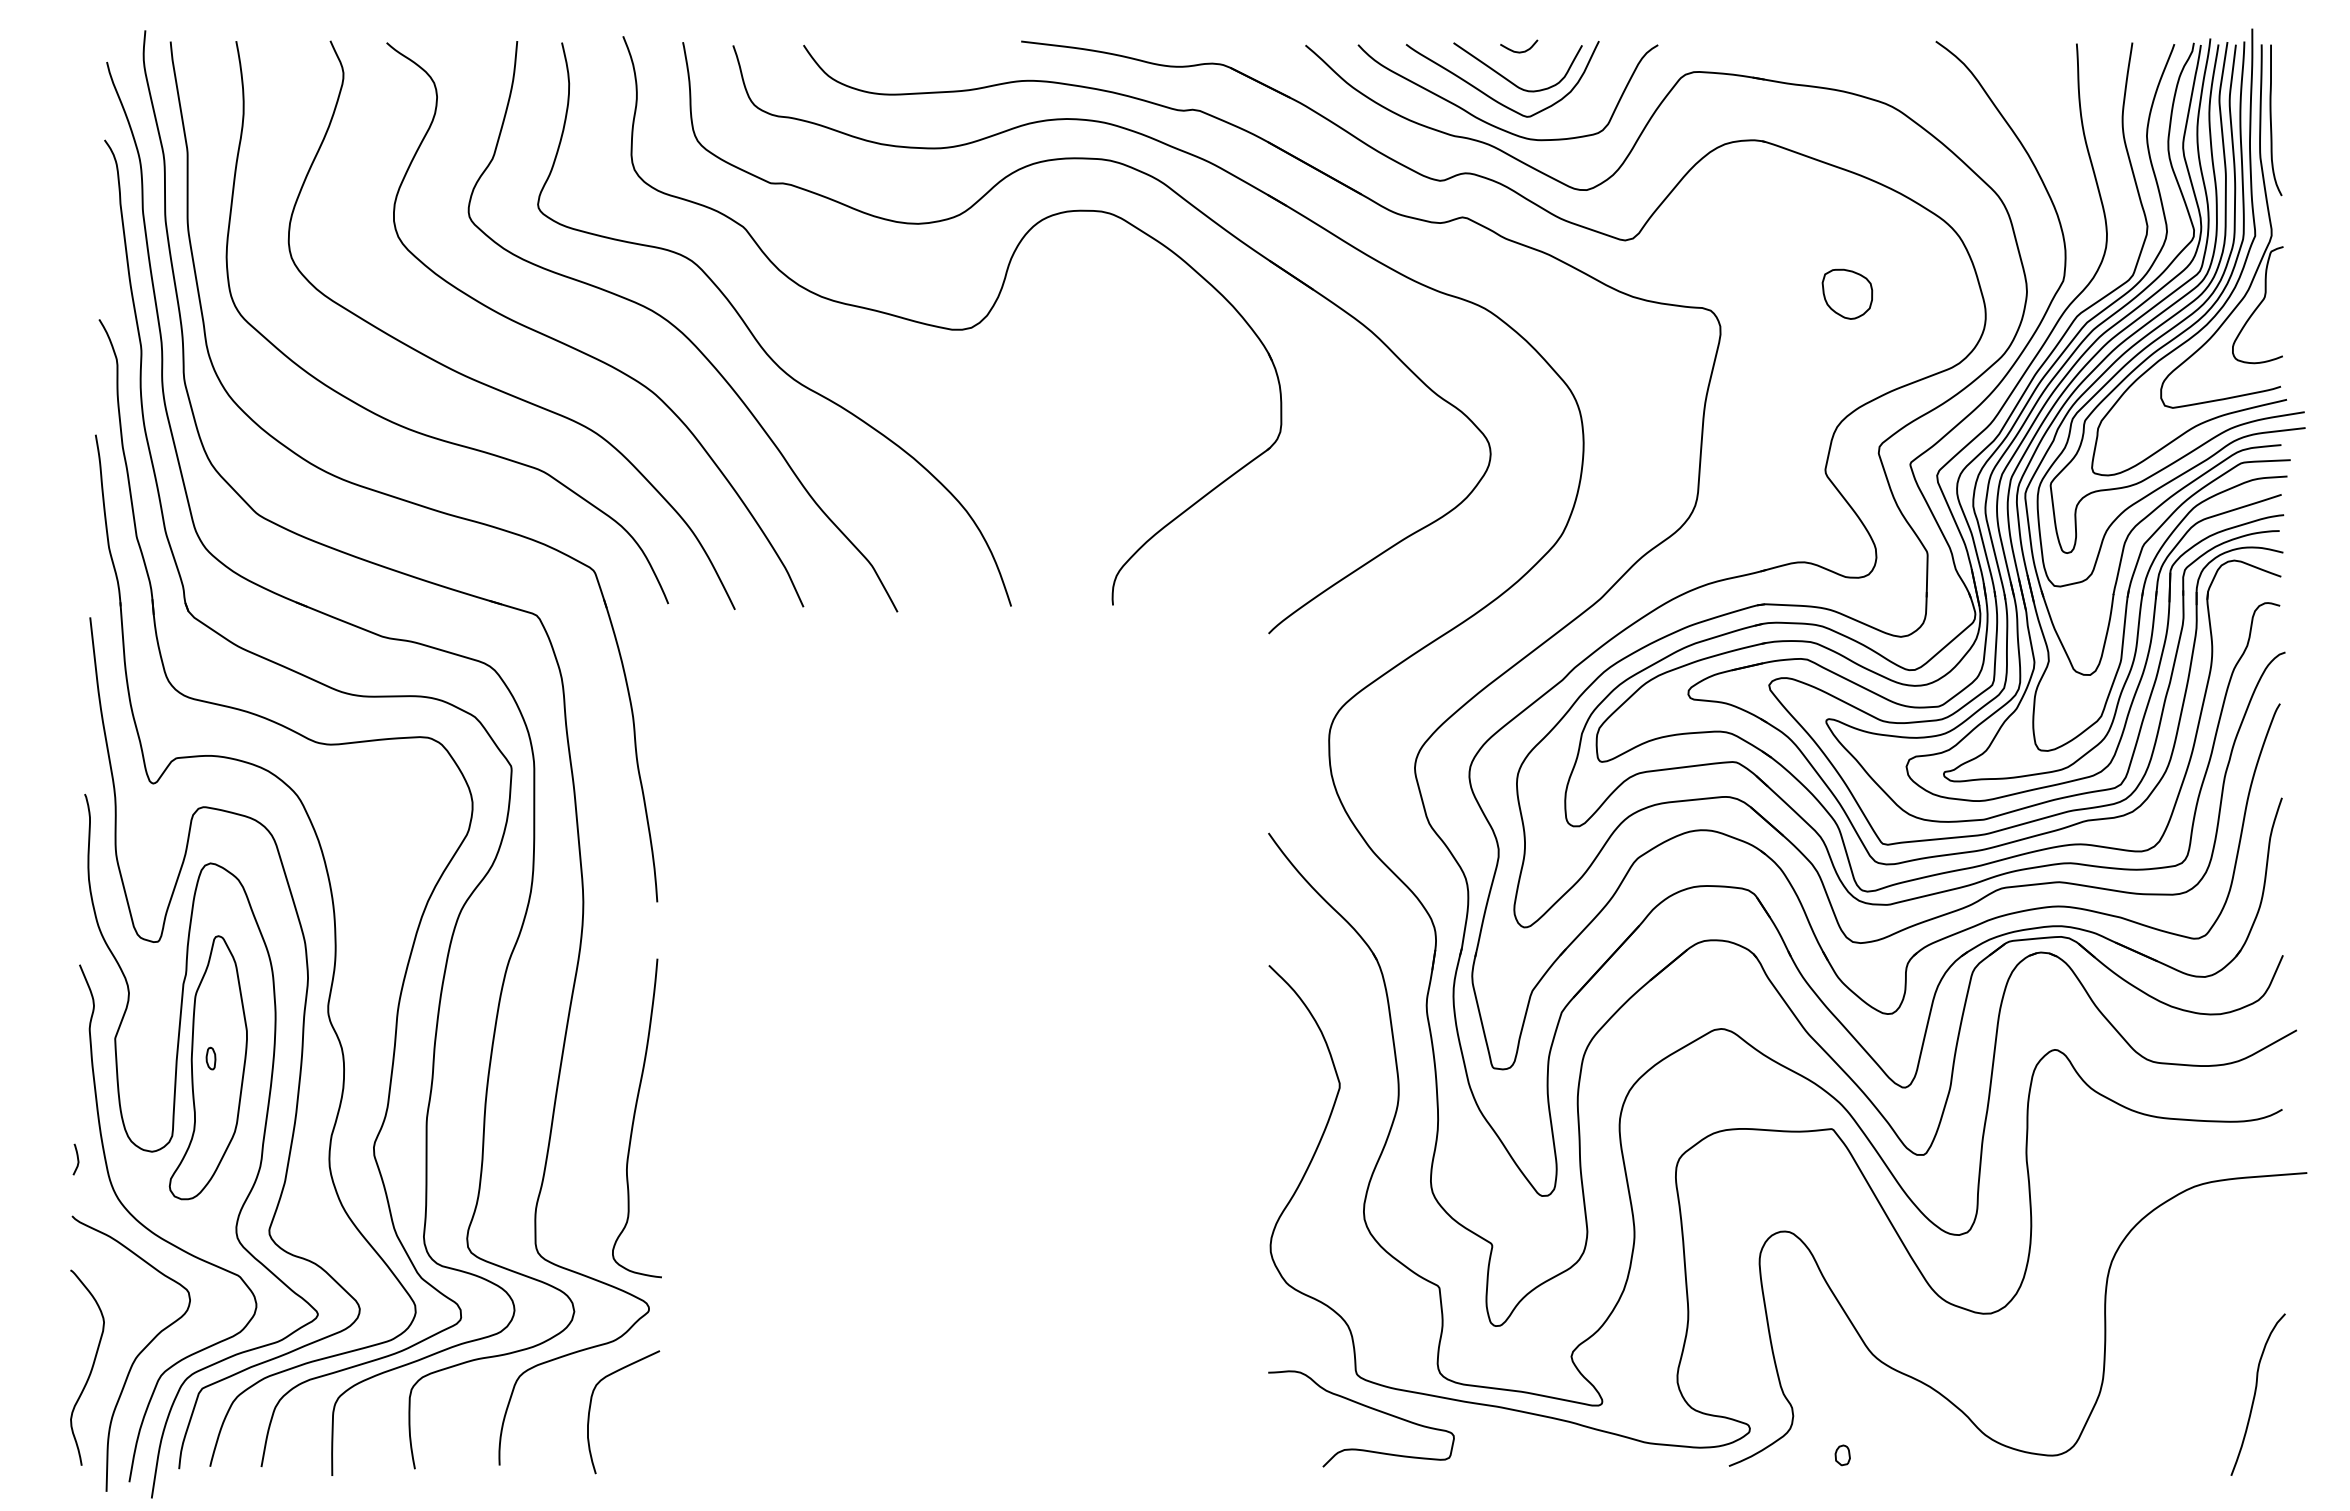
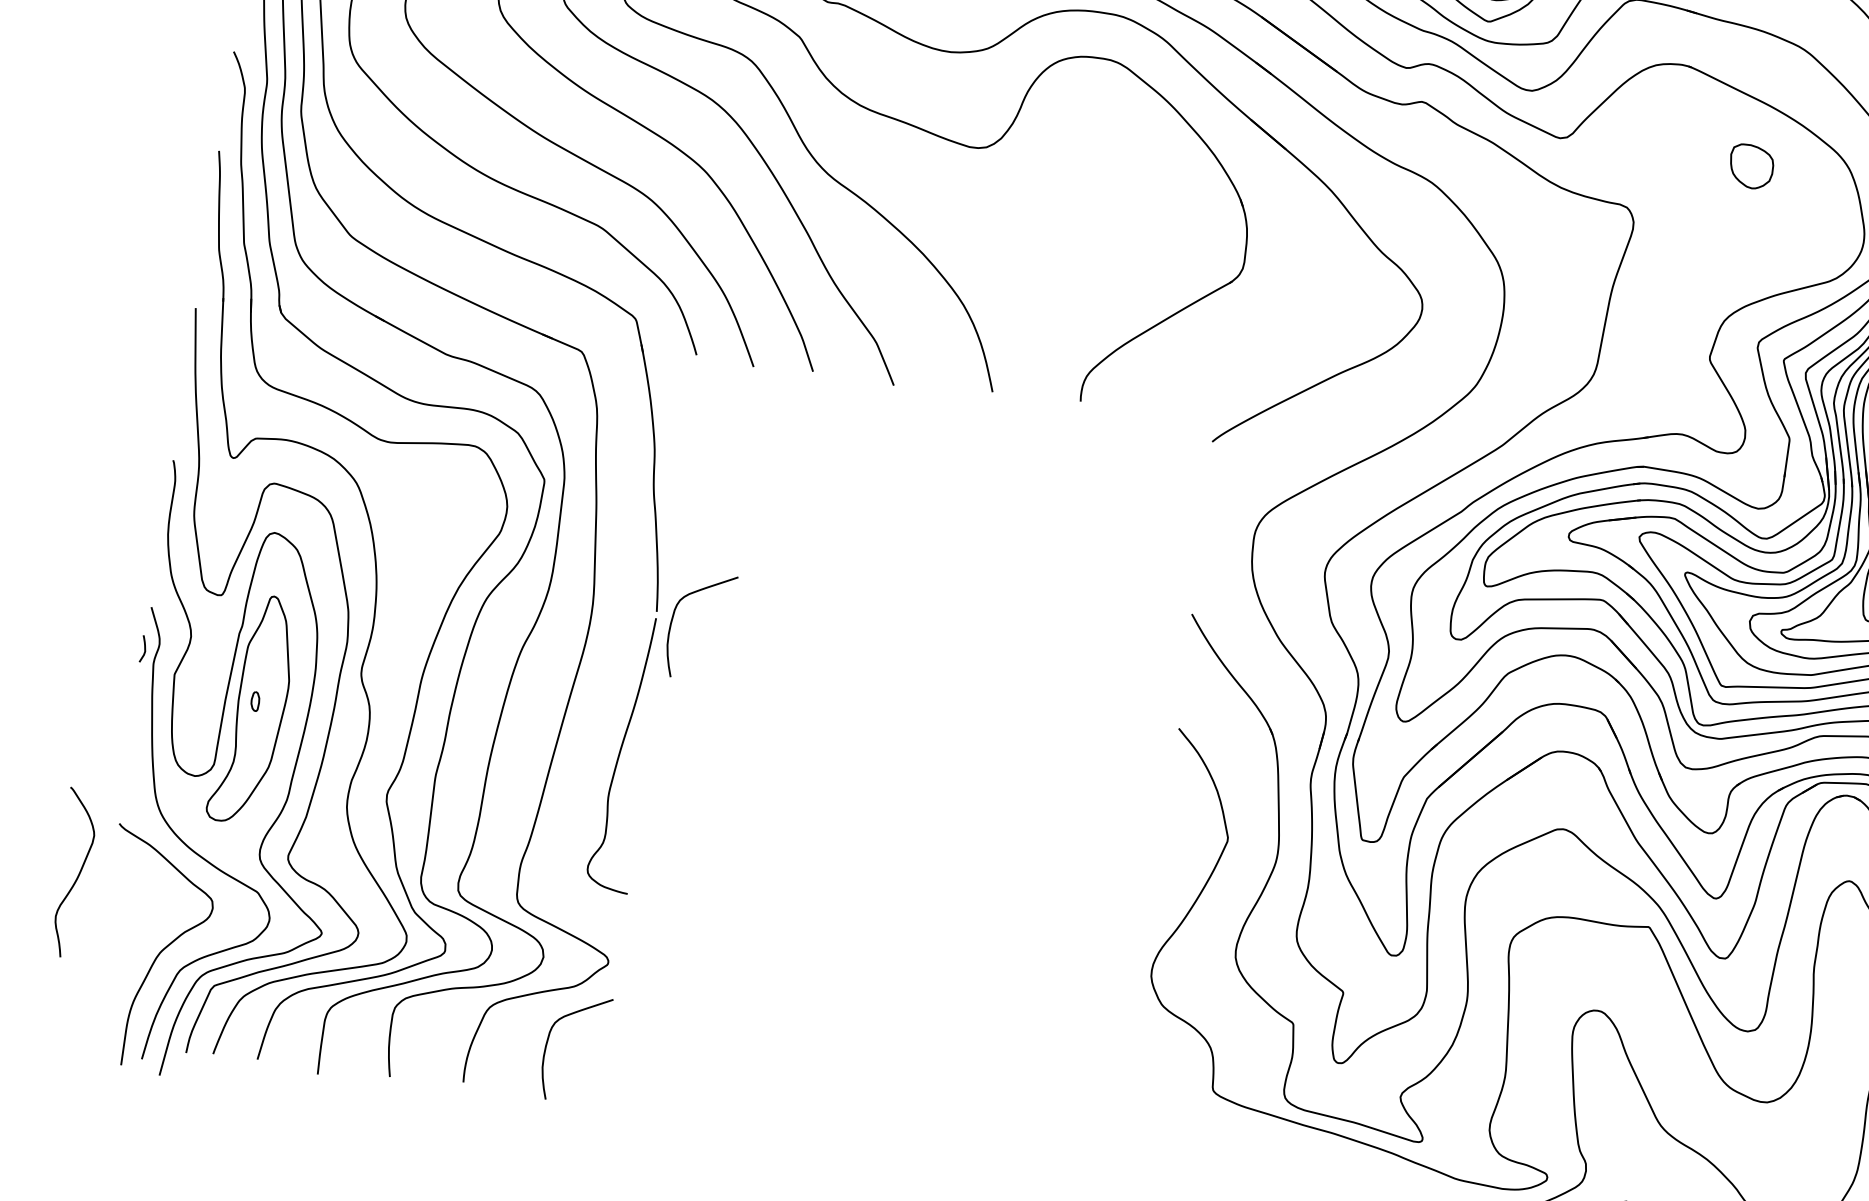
part: (1847, 293) -> (1751, 166), moved
curve: (677, 906) -> (673, 617), added
curve: (634, 1118) -> (620, 753), moved
curve: (77, 1159) -> (144, 649), moved
curve: (90, 1369) -> (77, 875), moved
curve: (1366, 1407) -> (1218, 1120), removed

